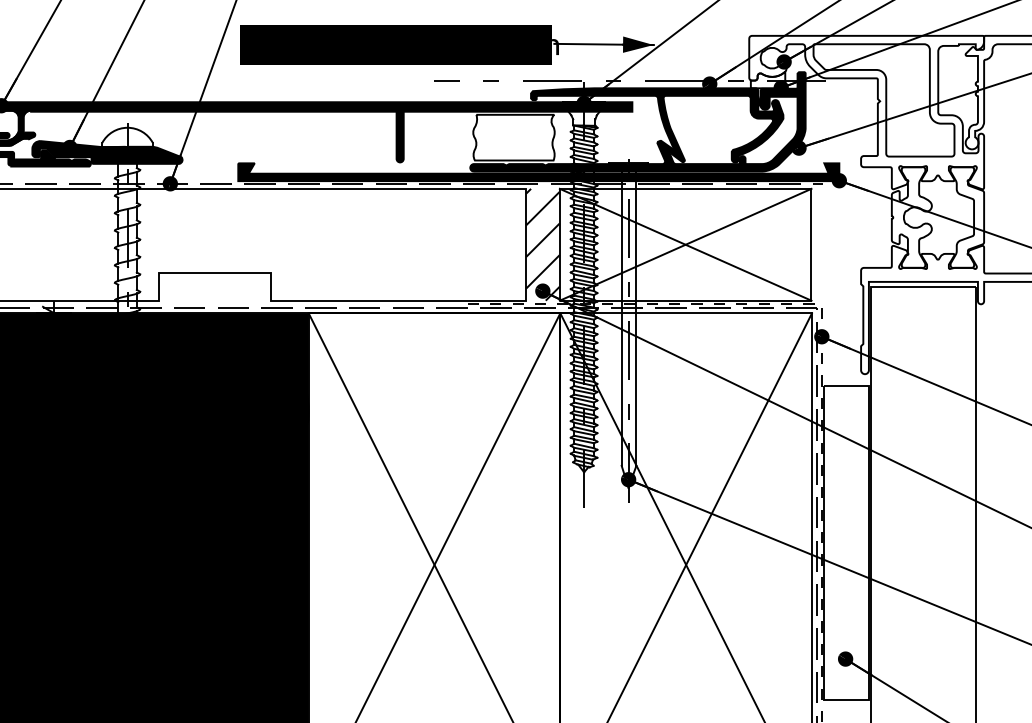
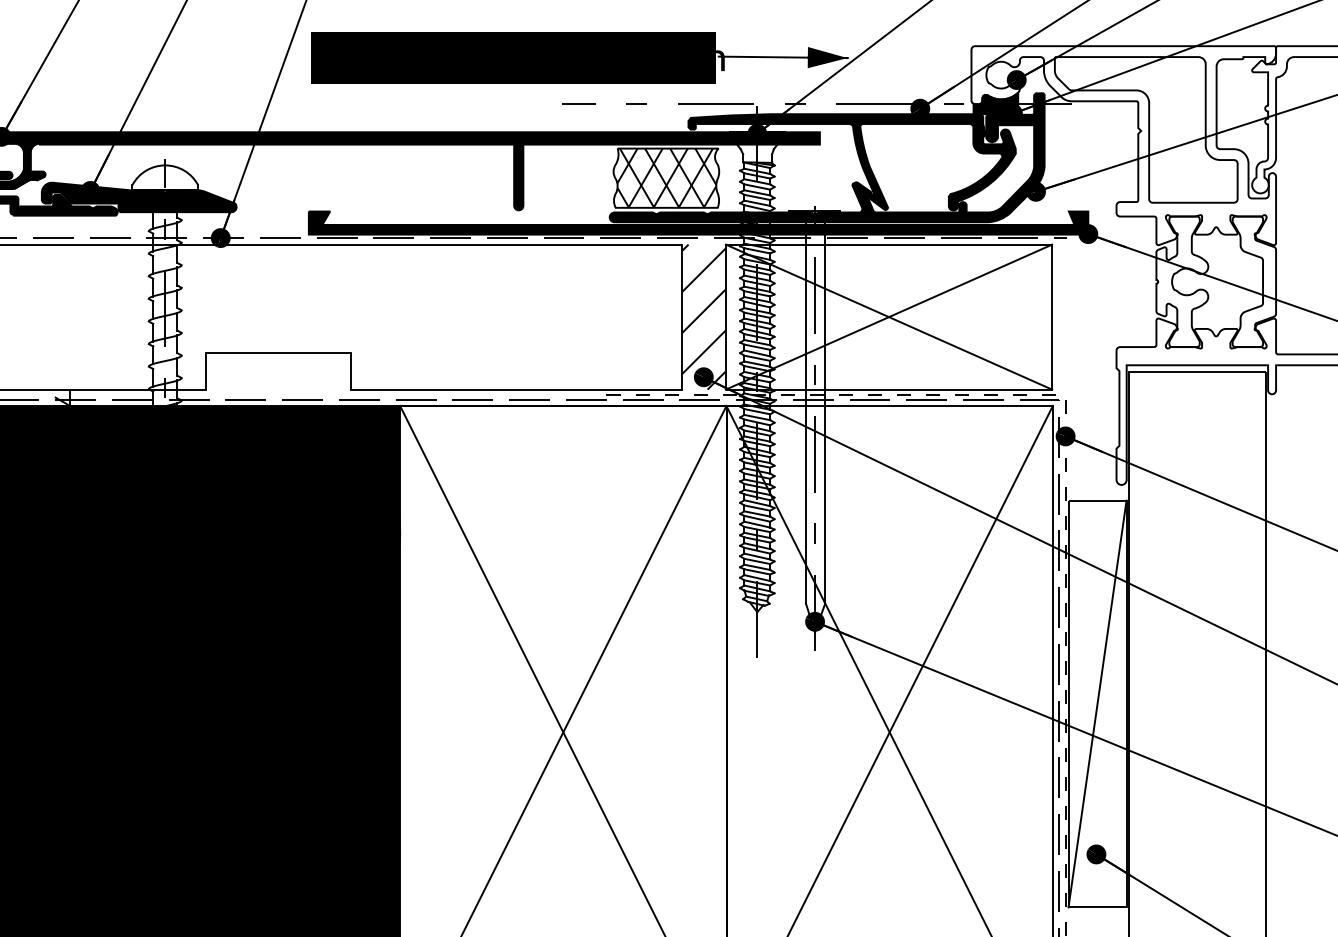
fill: (767, 80) -> (995, 103), added
hatch: (514, 137) -> (666, 177), added
line: (846, 542) -> (1097, 703), added

